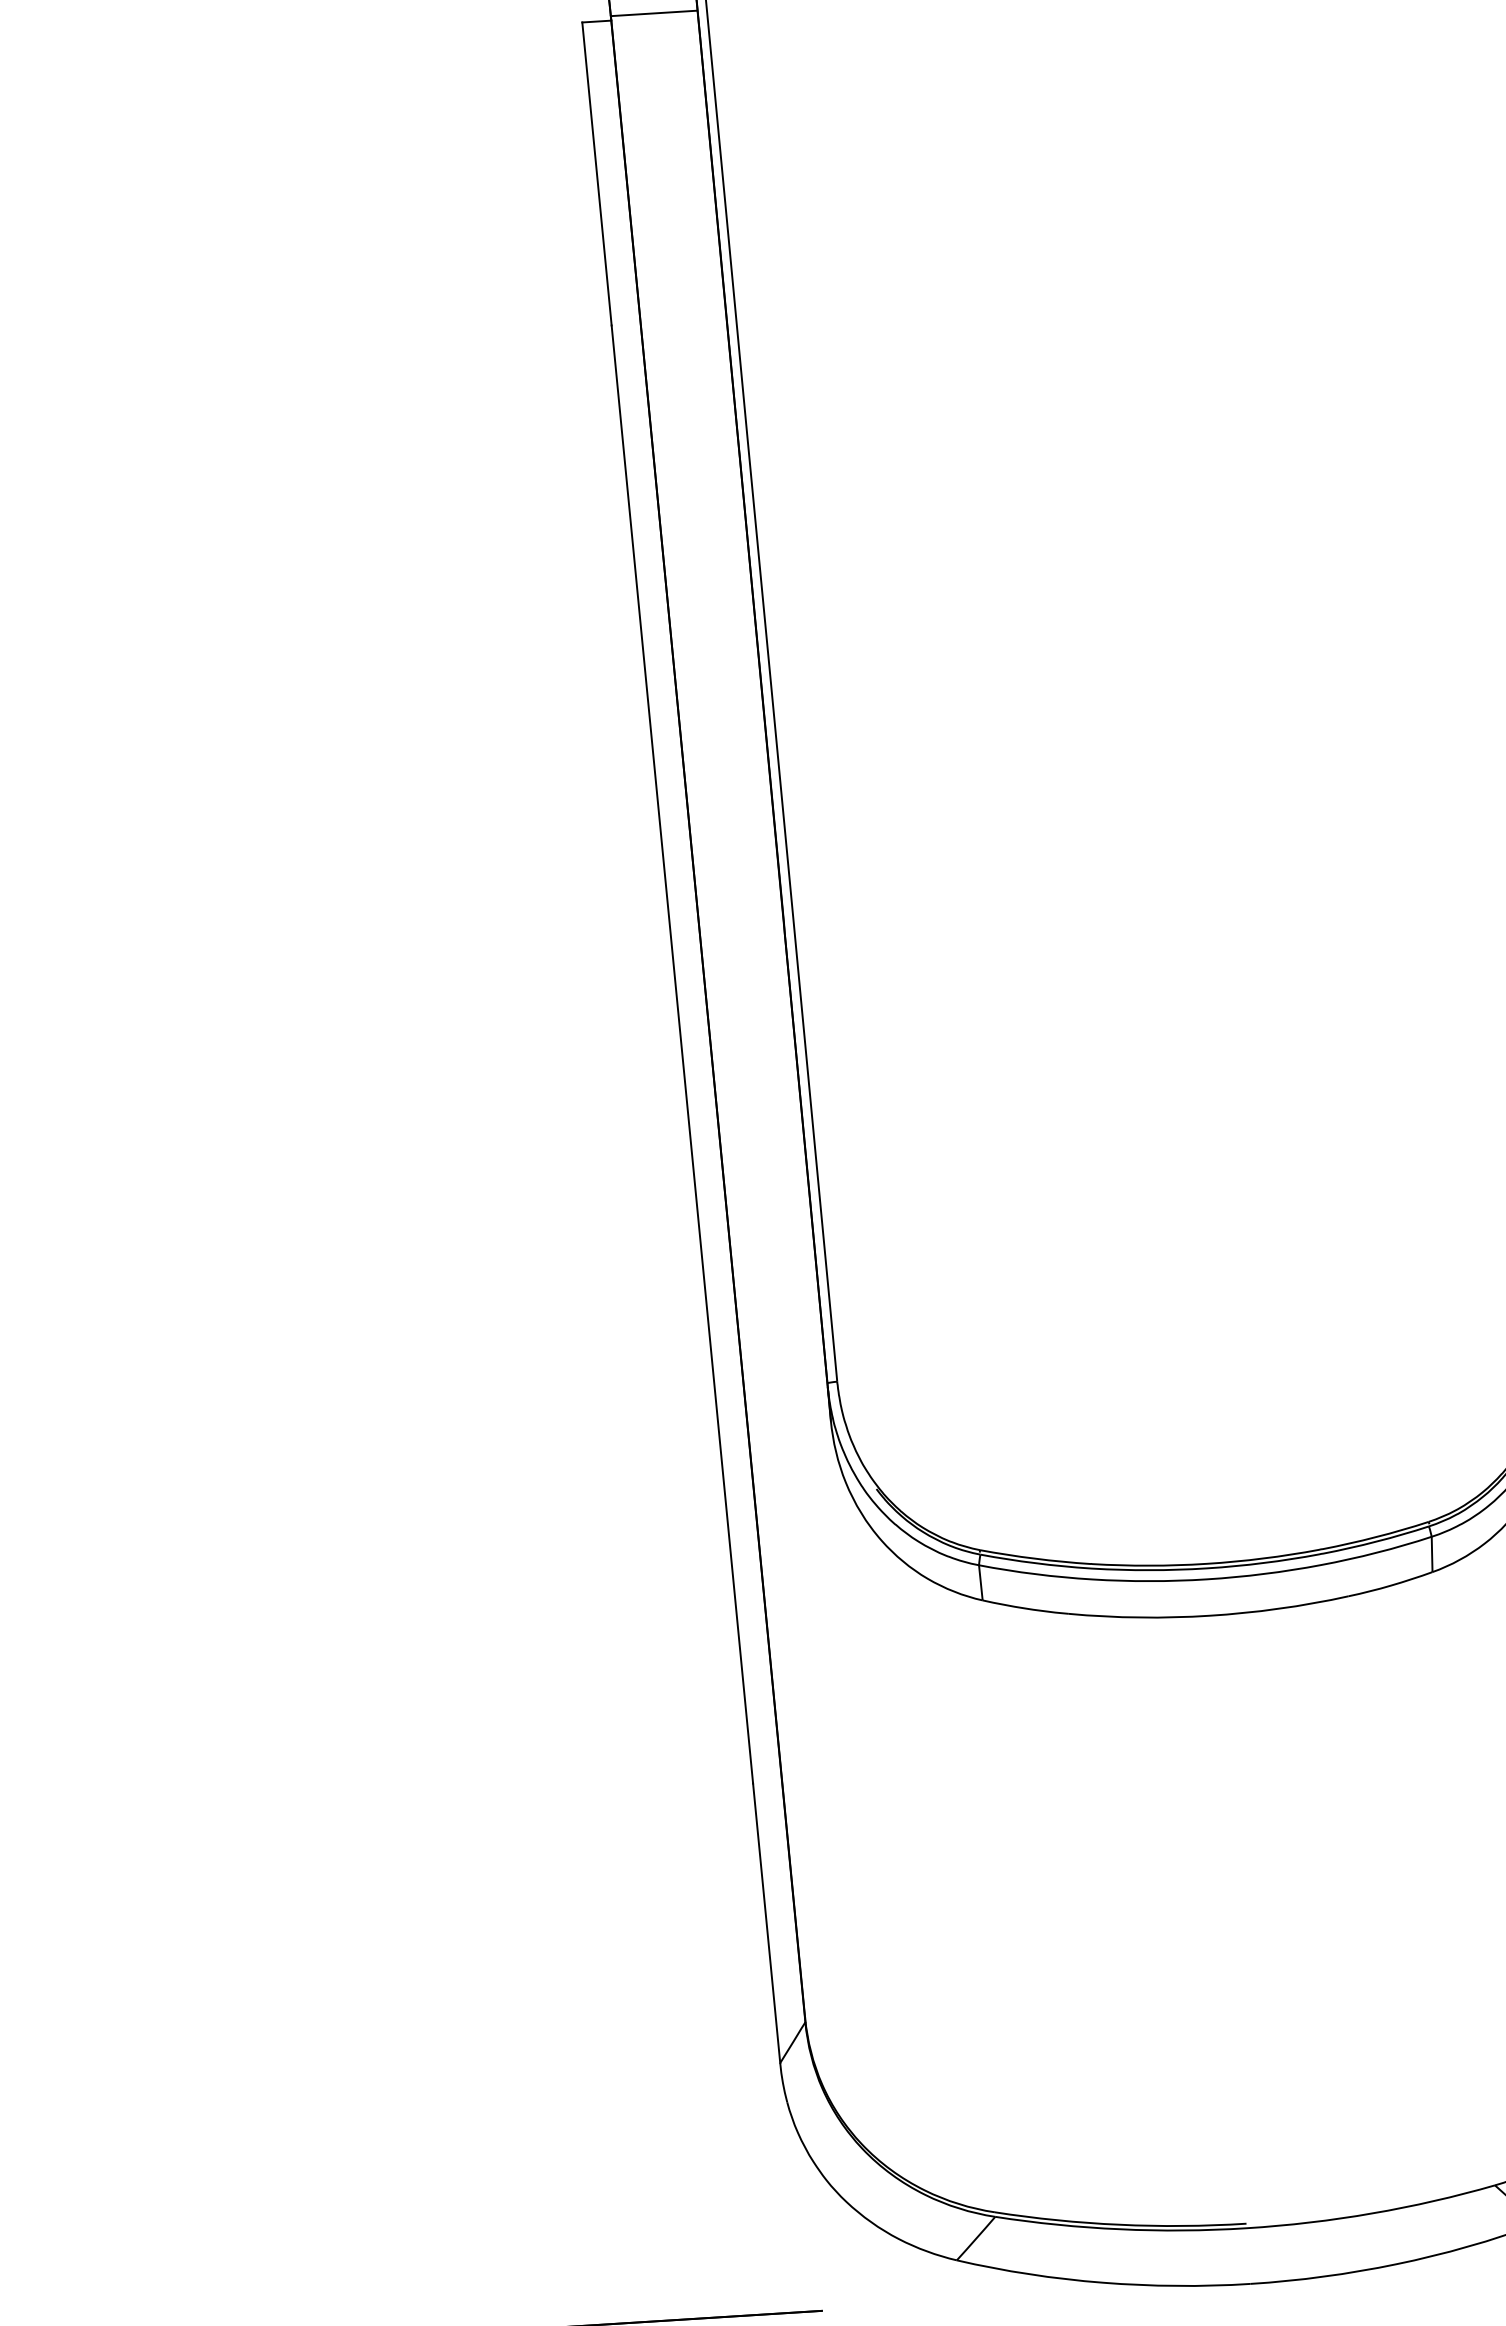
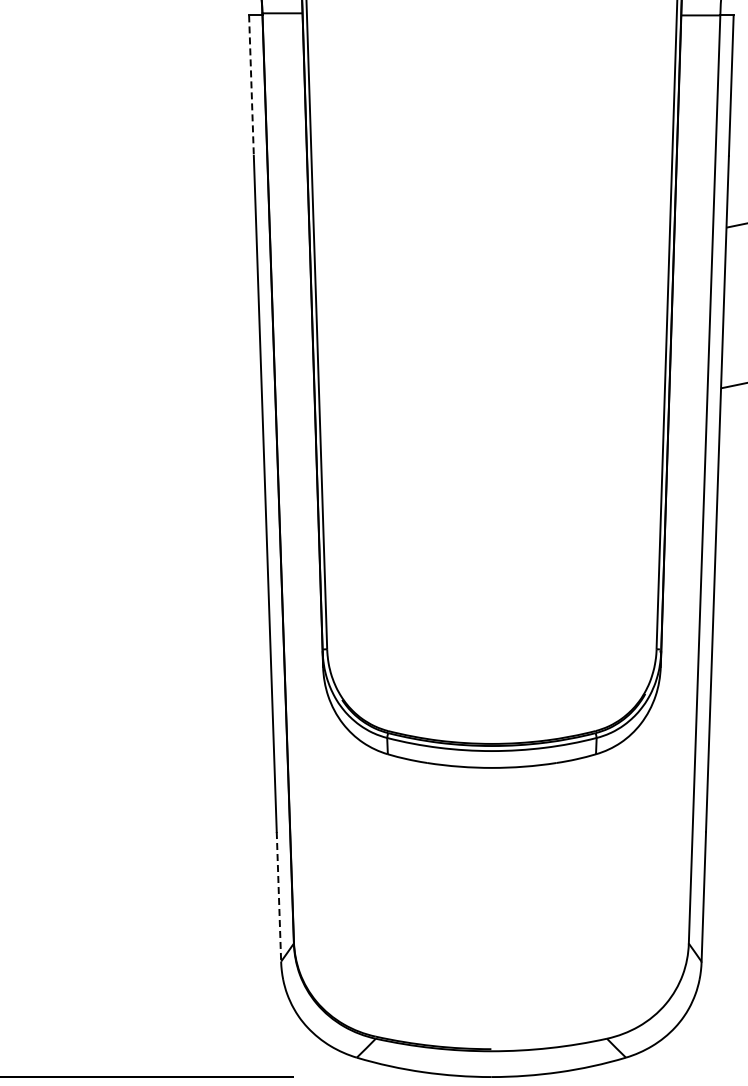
line: (597, 175) -> (251, 86), solid -> dashed
line: (765, 1922) -> (278, 896), solid -> dashed

